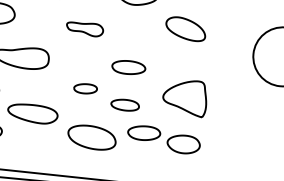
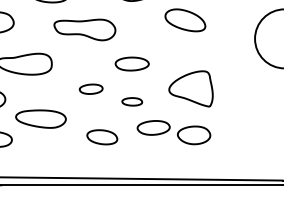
part: (84, 28) -> (84, 29), size x1.67
part: (125, 104) -> (132, 101), size x0.71
part: (92, 137) -> (102, 137), size x0.62

